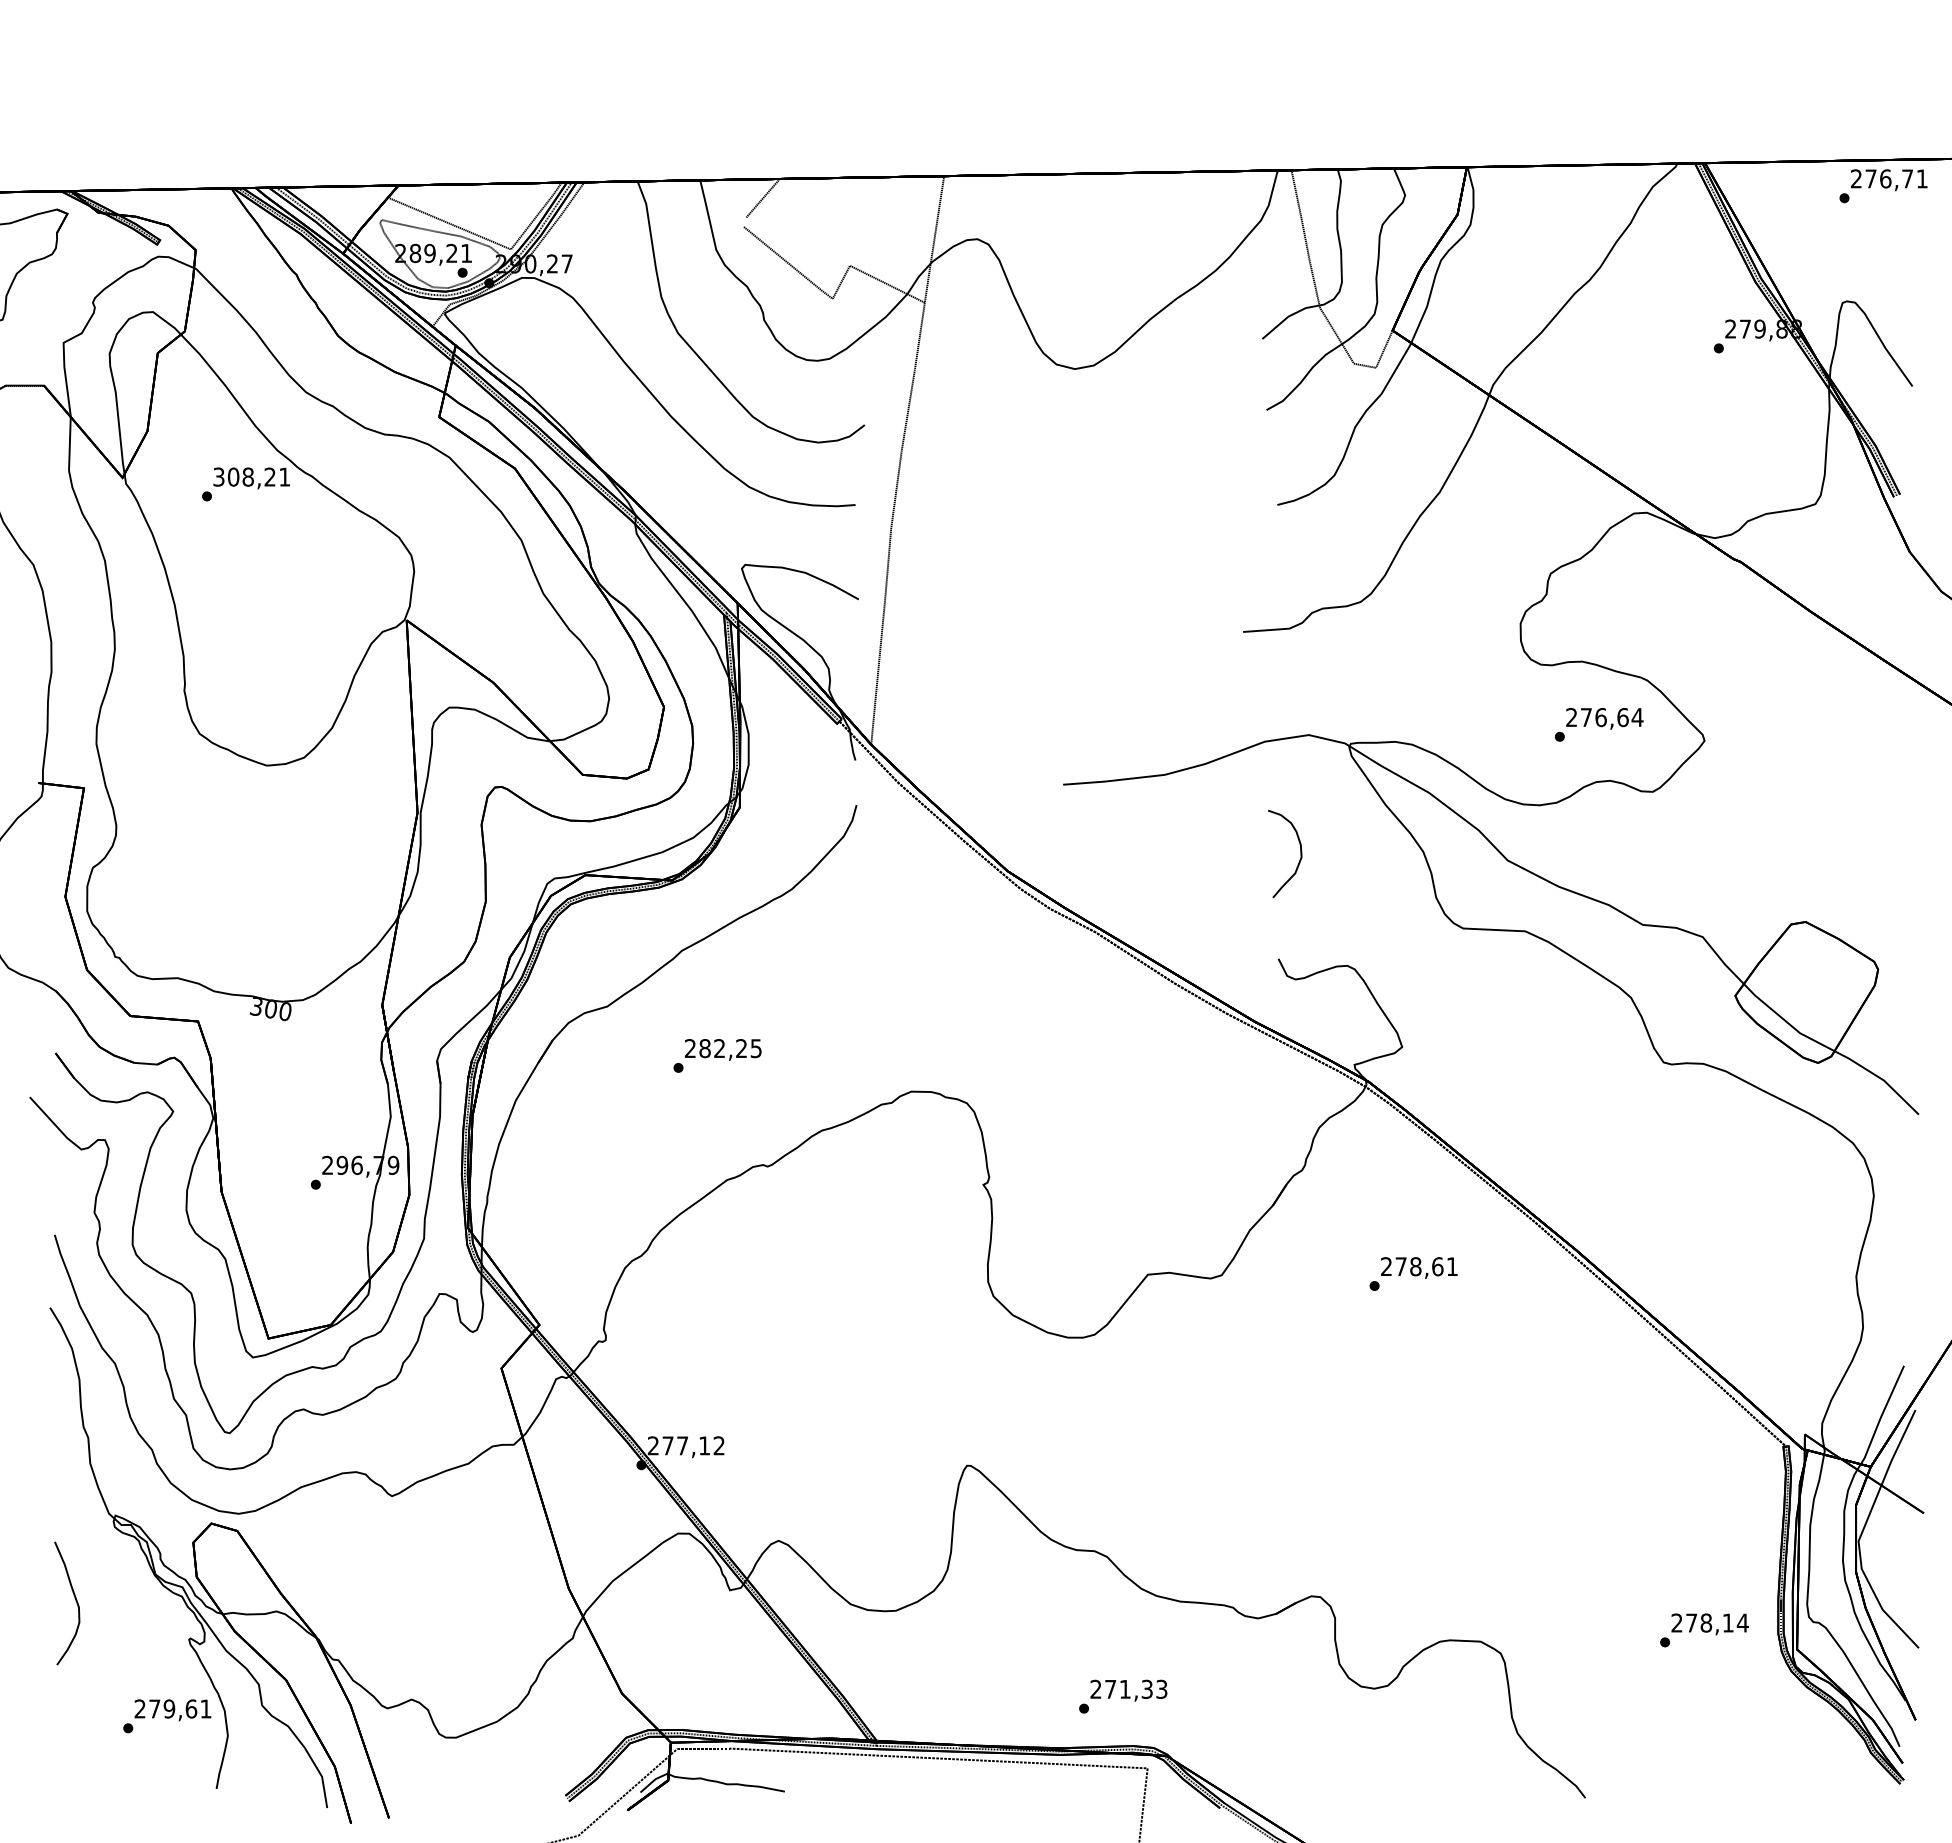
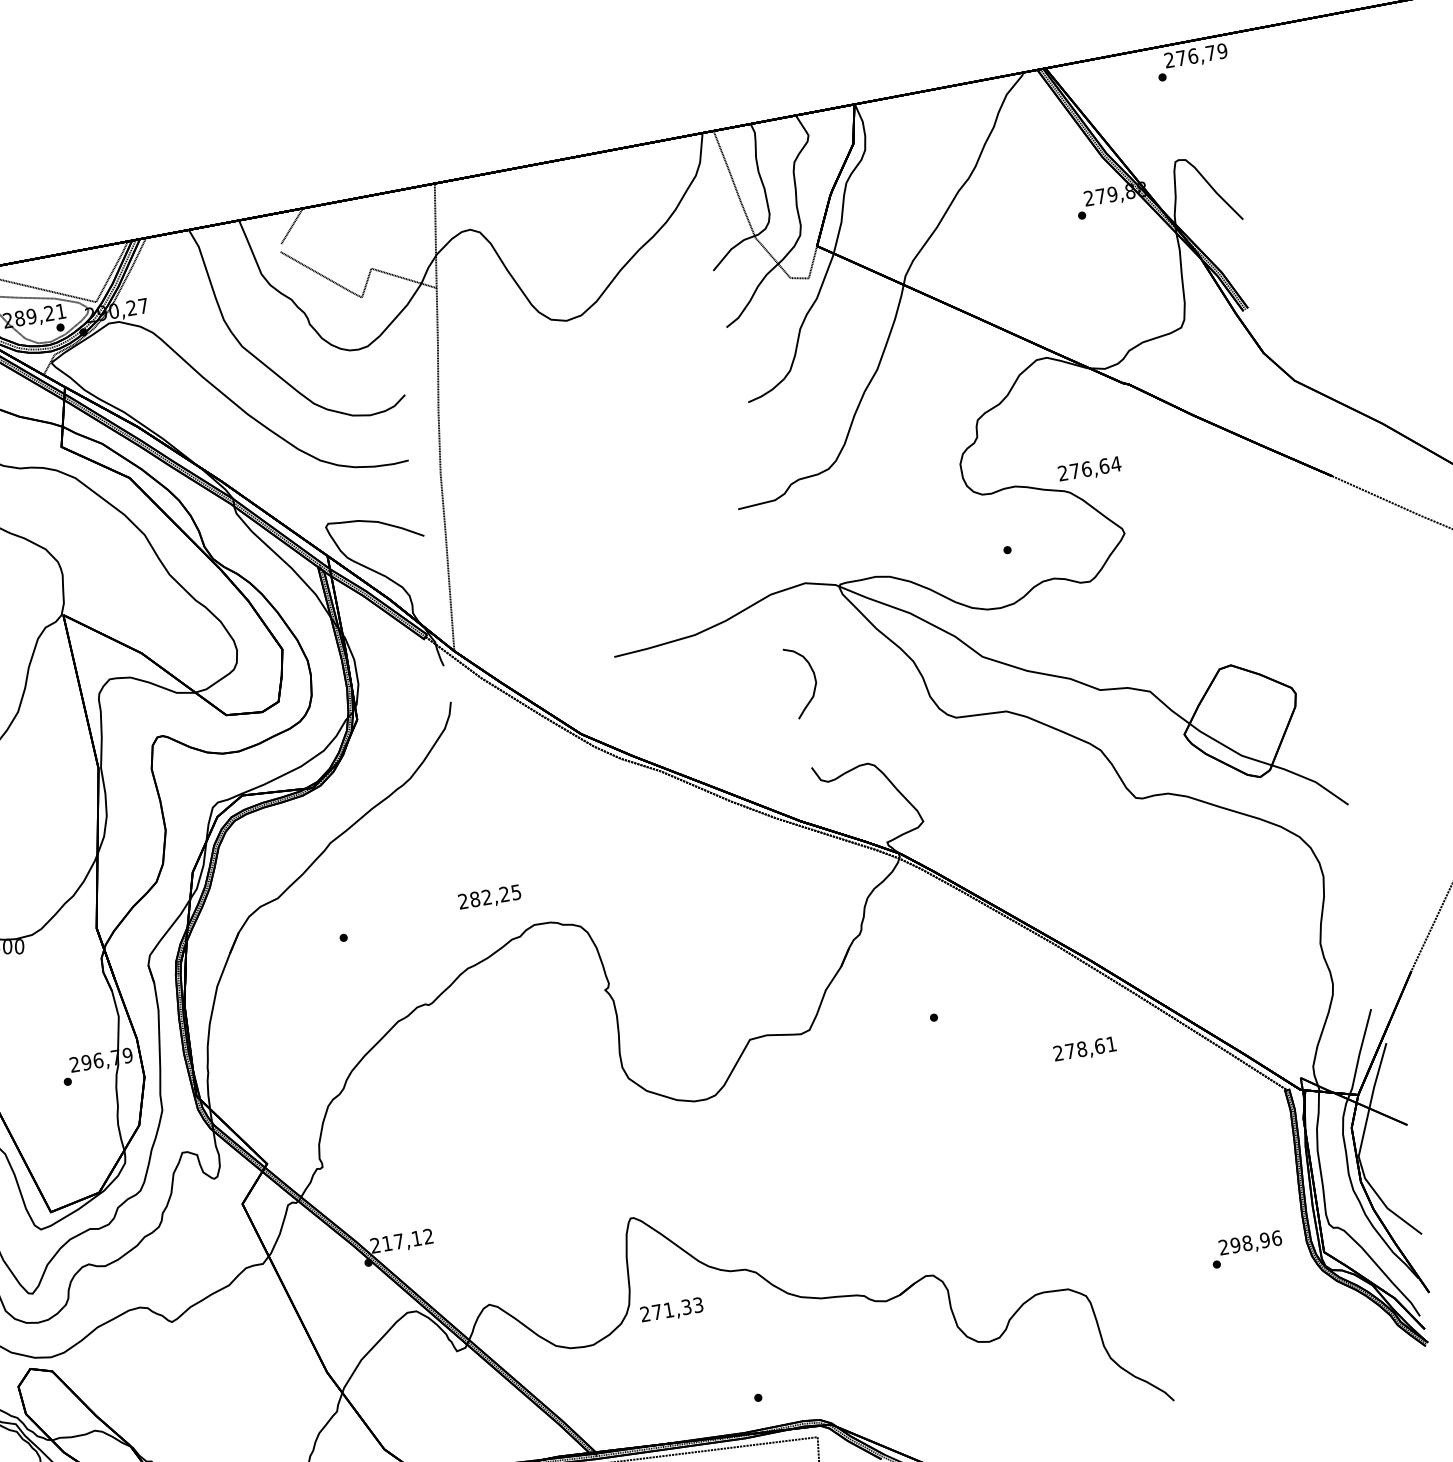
text: (1921, 178) -> (1221, 50), 276,71 -> 276,79
text: (1604, 718) -> (1089, 469), moved
text: (723, 1049) -> (490, 897), moved
text: (1419, 1267) -> (1085, 1049), moved
text: (667, 1445) -> (386, 1243), 277,12 -> 217,12
text: (1717, 1622) -> (1256, 1241), 278,14 -> 298,96
text: (1128, 1690) -> (671, 1310), moved

